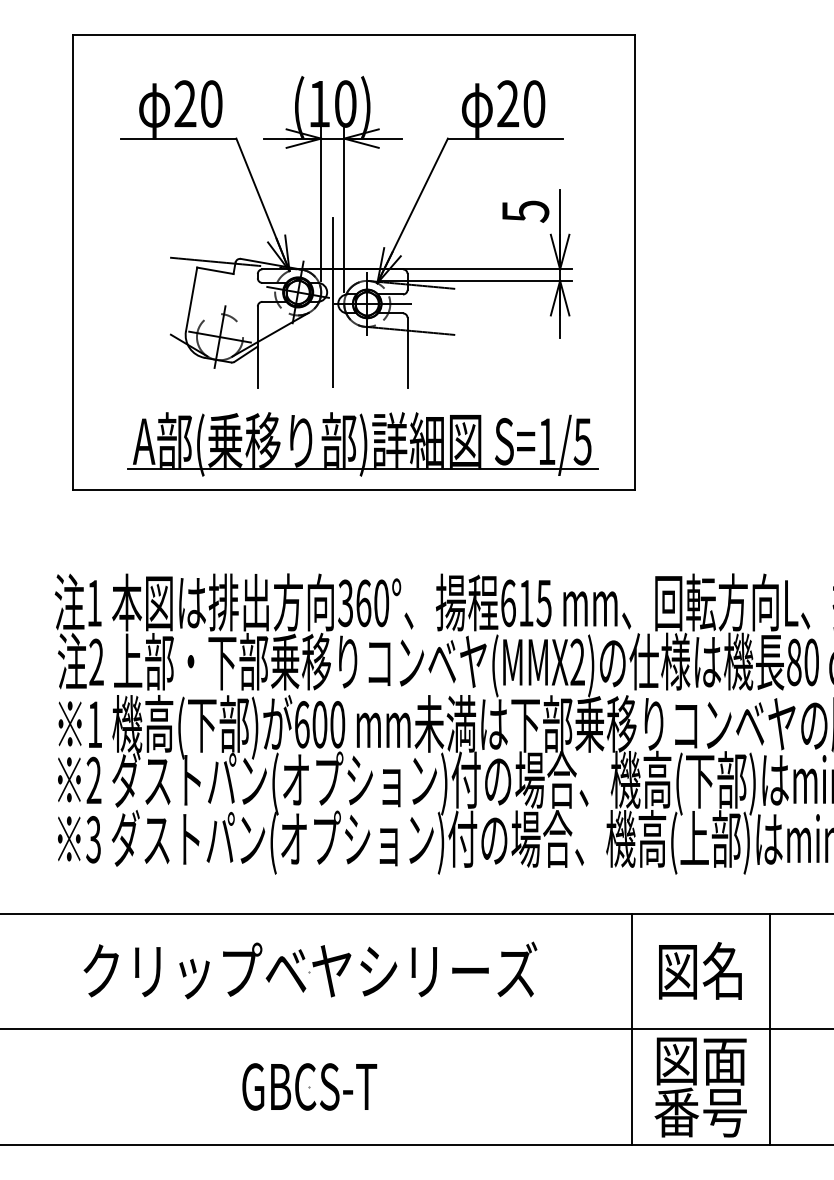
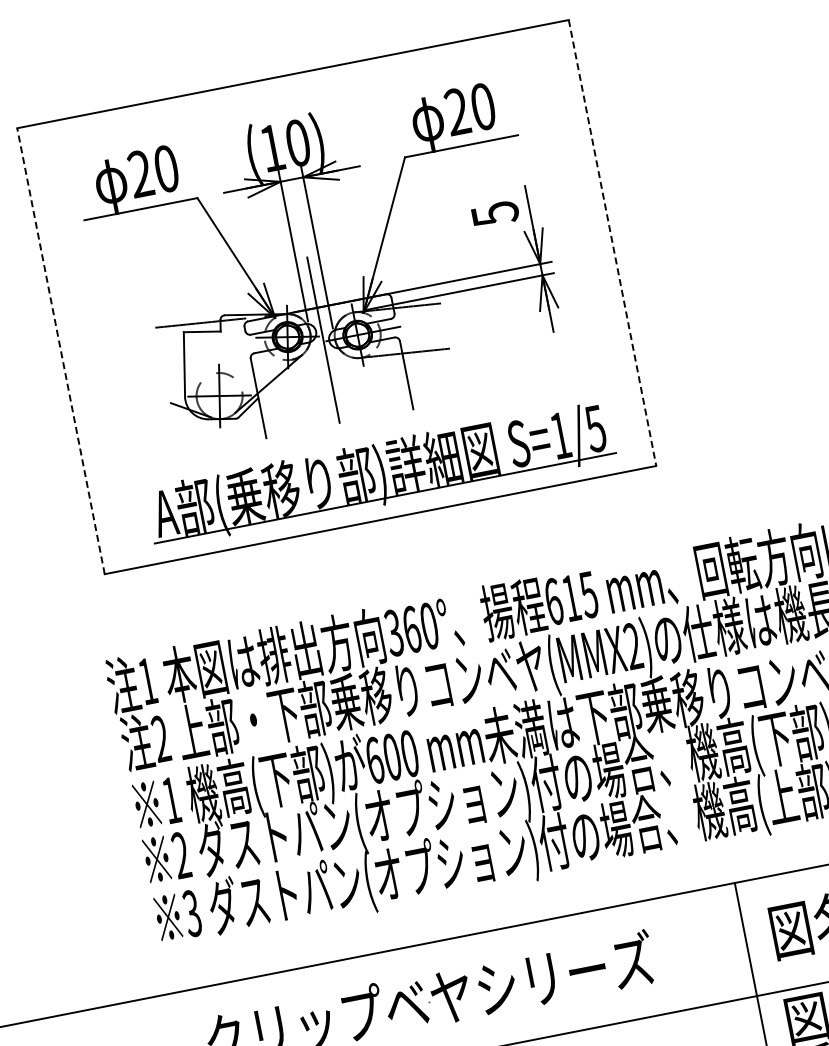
line: (73, 262) -> (61, 351), solid -> dashed
line: (635, 263) -> (613, 243), solid -> dashed

